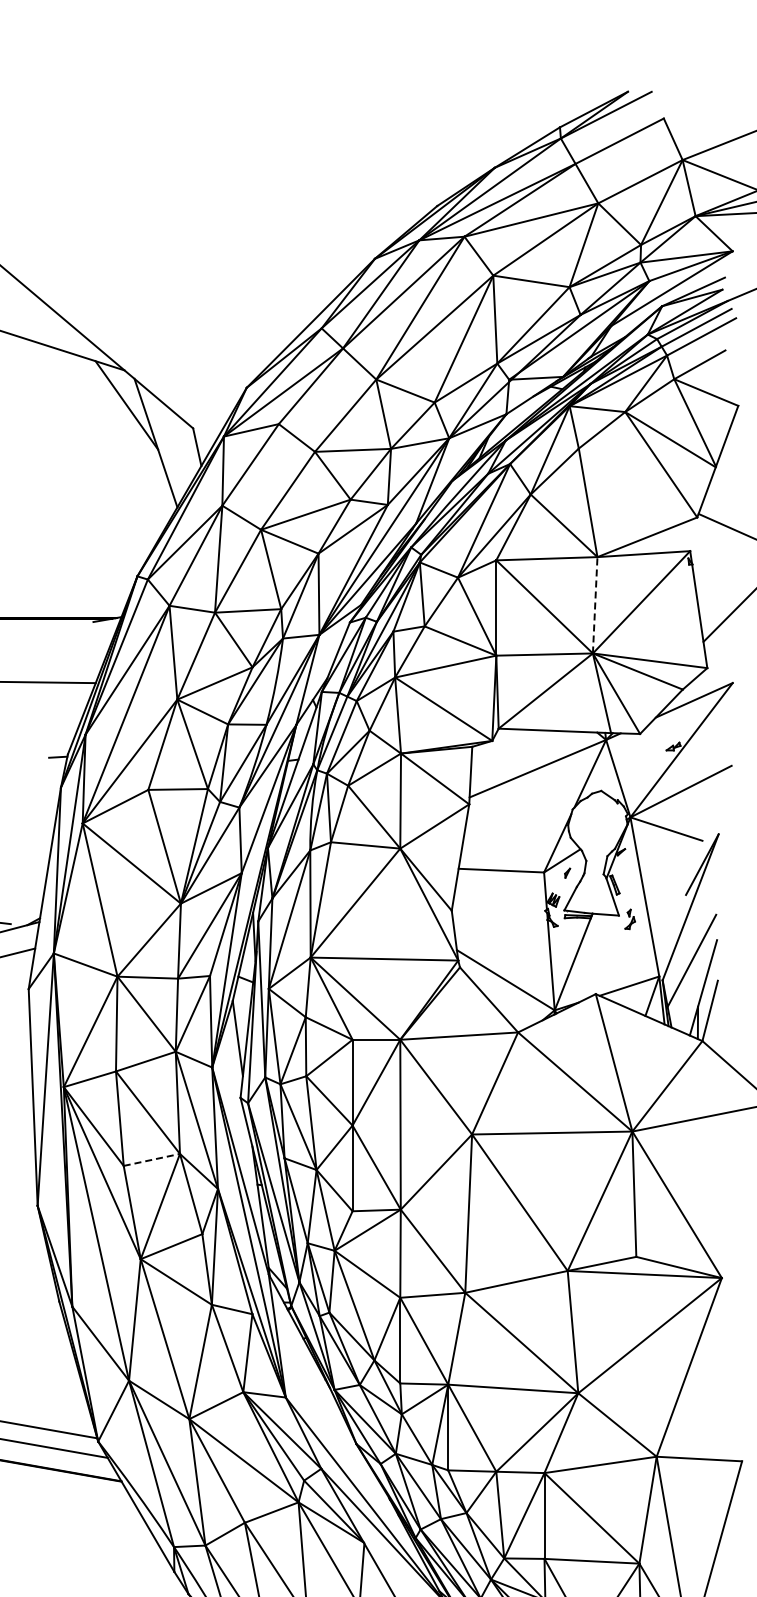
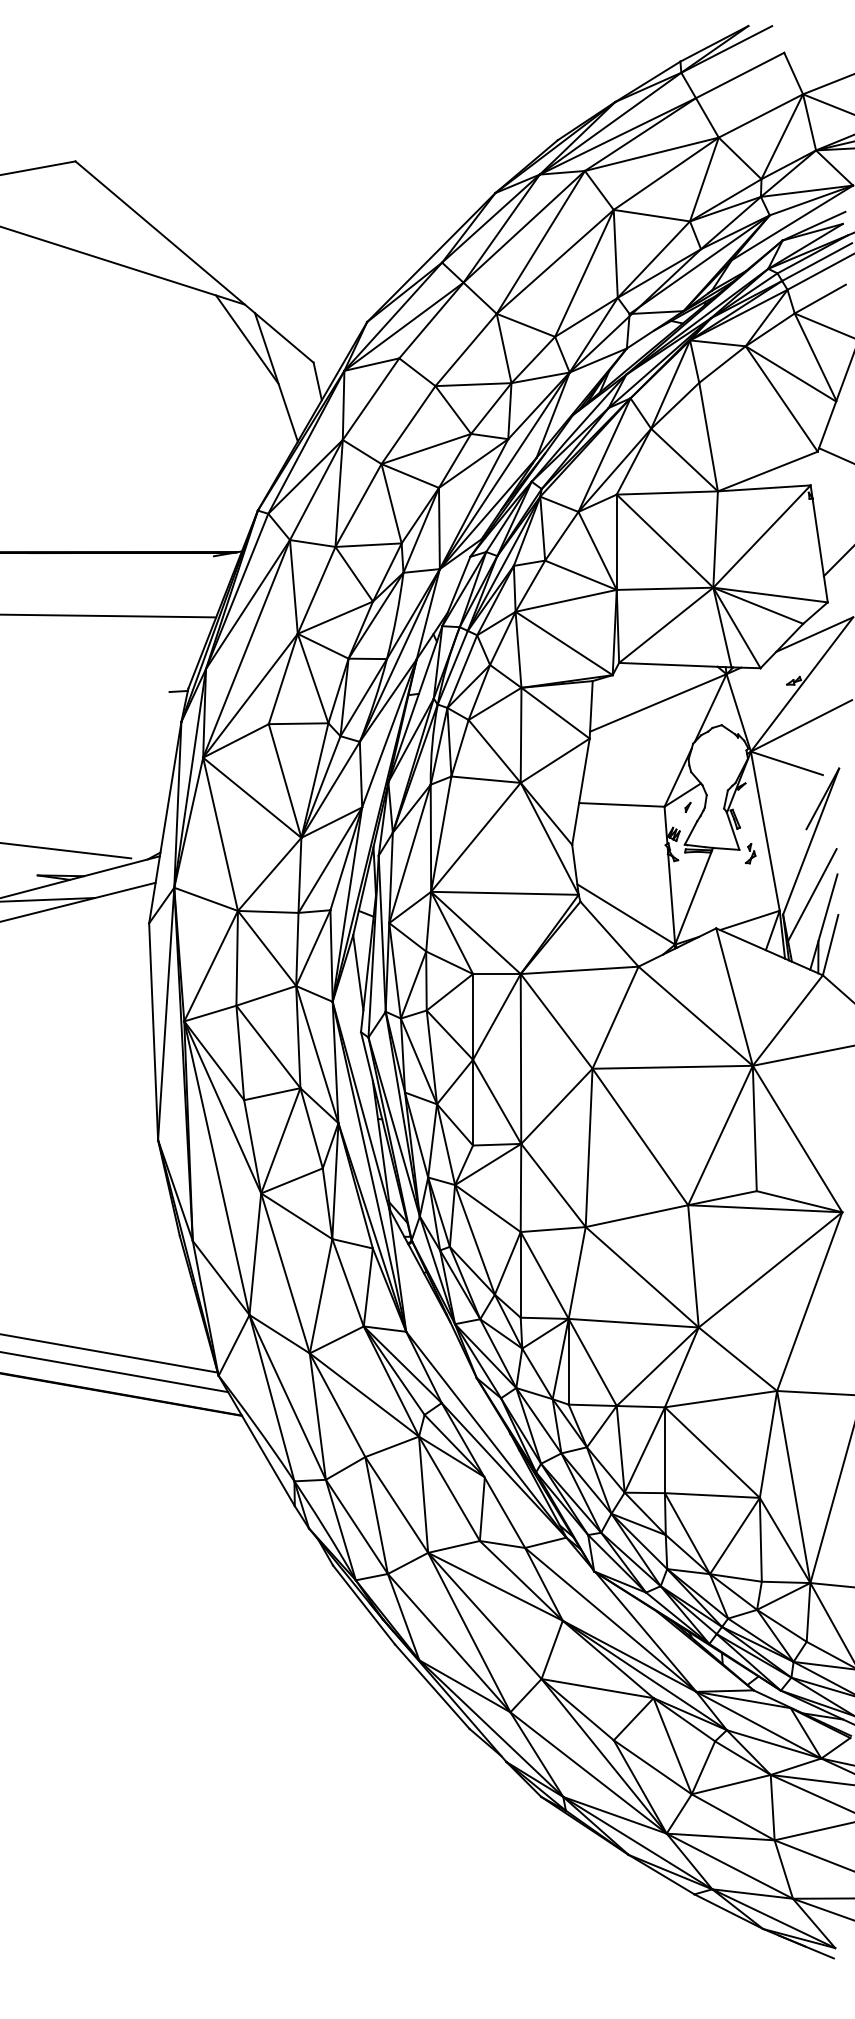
line: (595, 605) -> (715, 539), dashed -> solid
line: (152, 1160) -> (272, 1094), dashed -> solid

